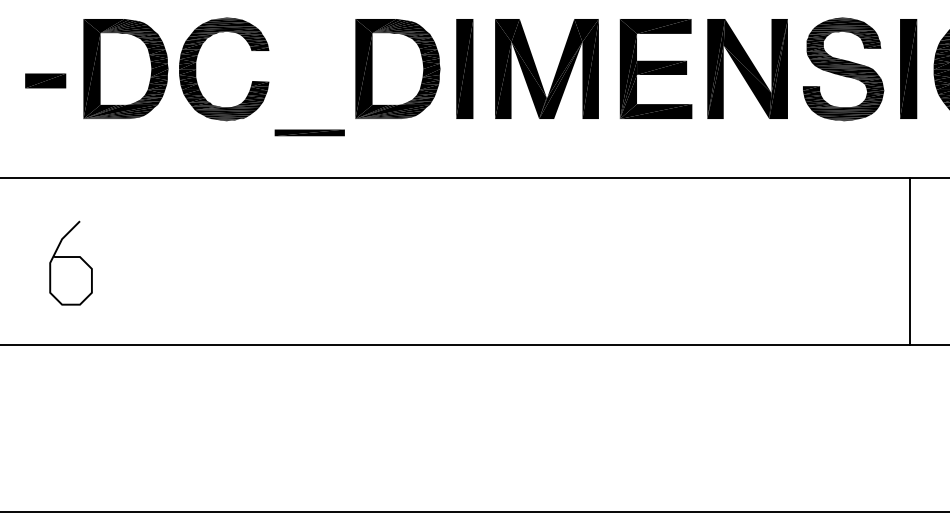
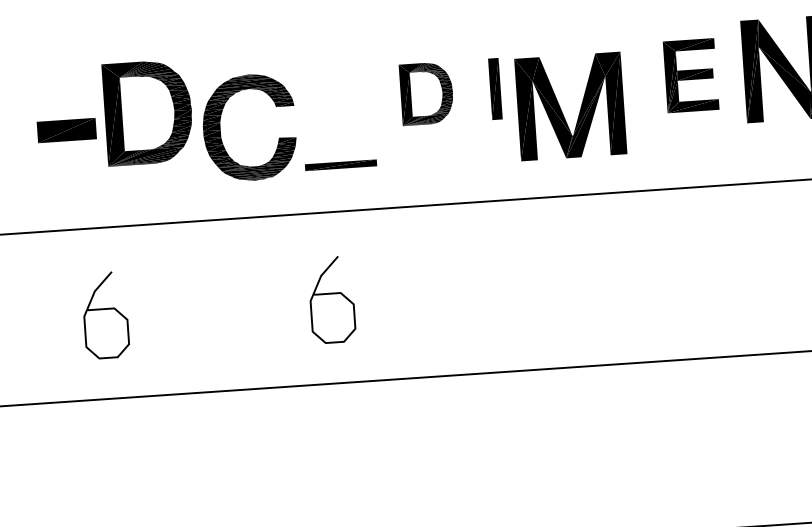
part: (397, 68) -> (426, 93), size x0.6
part: (464, 68) -> (494, 88), size x0.6
part: (655, 68) -> (690, 75), size x0.7
part: (196, 69) -> (221, 129), moved
part: (538, 72) -> (562, 110), moved
part: (45, 80) -> (66, 130), size x1.4
curve: (291, 257) -> (331, 294), added

